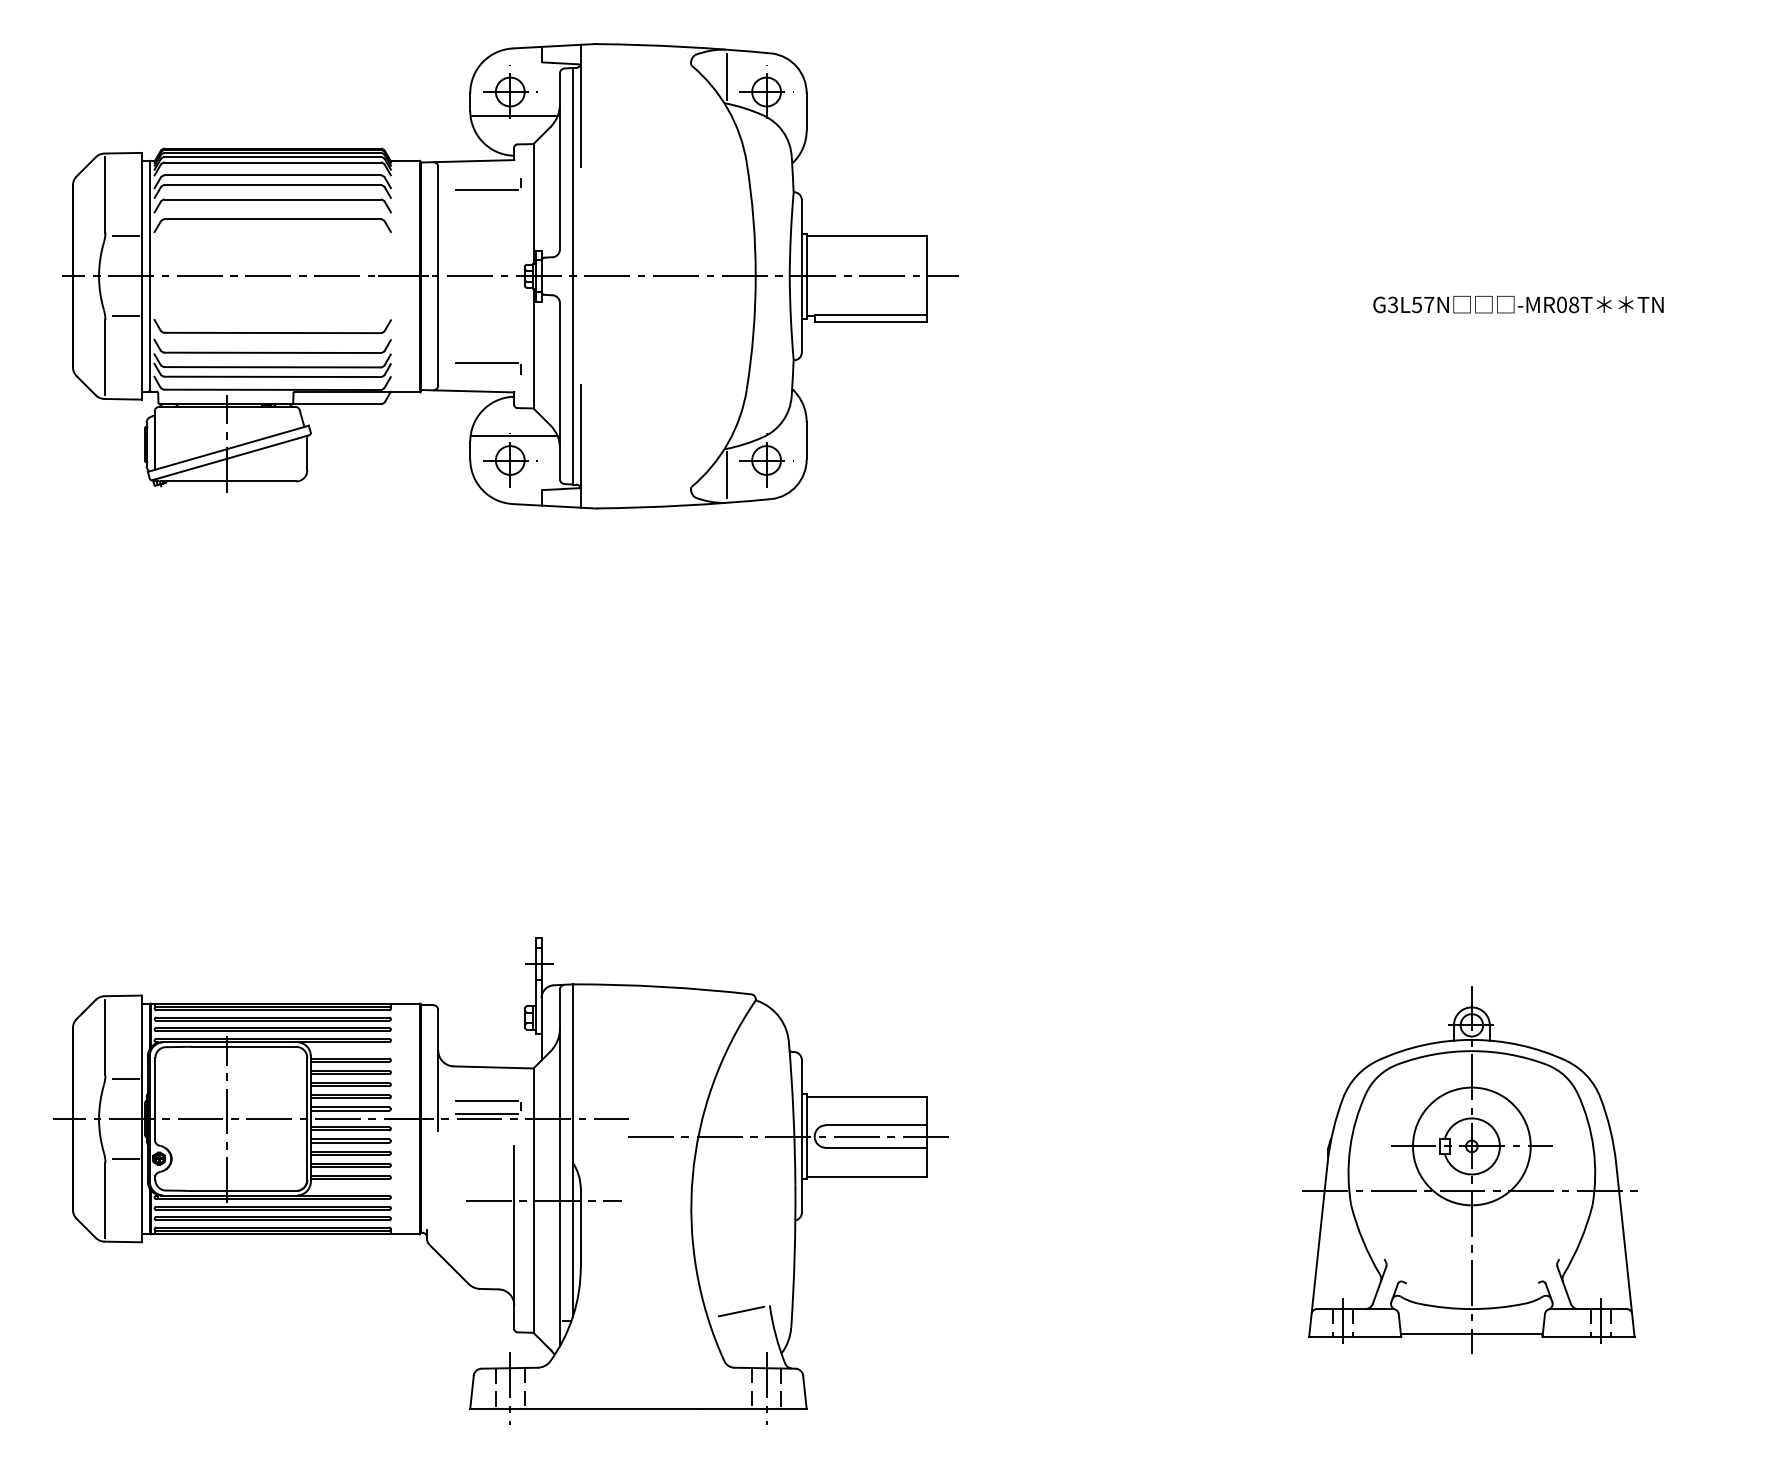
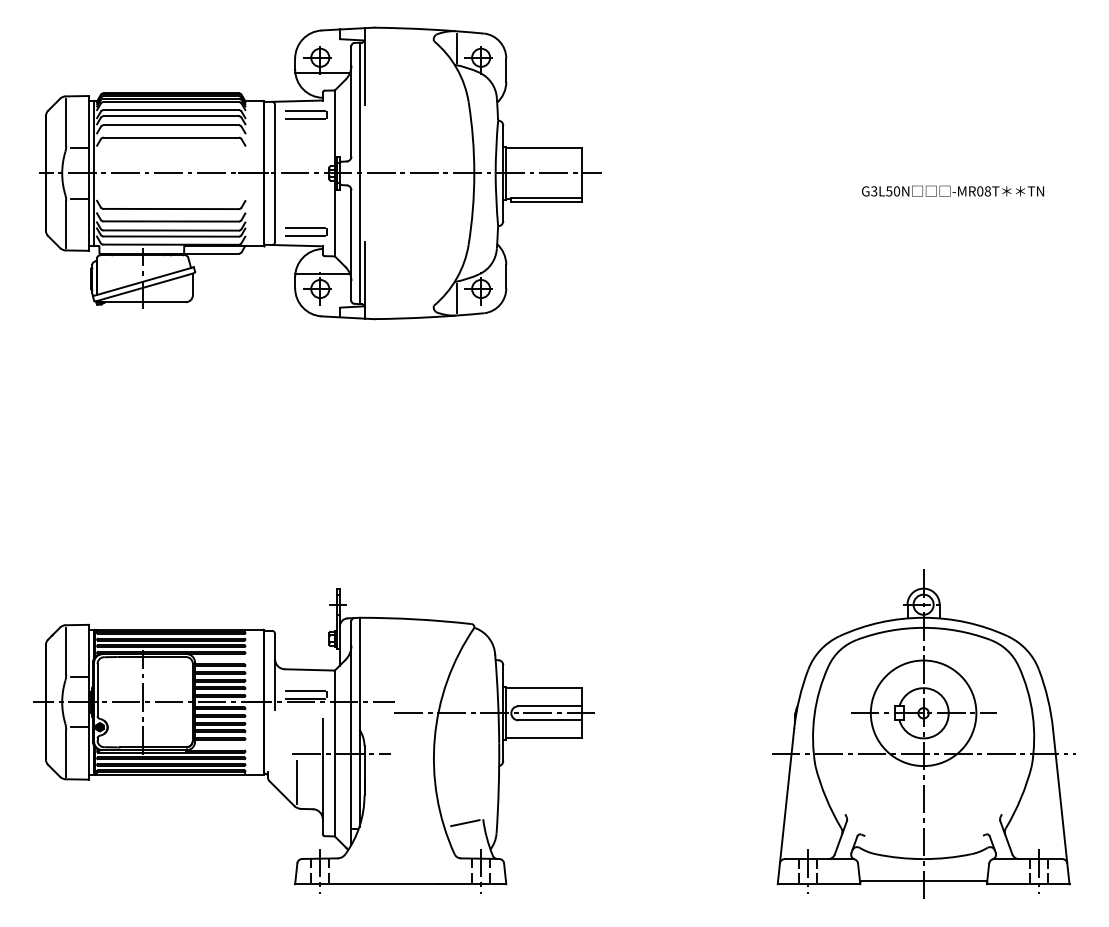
line: (486, 175) -> (305, 110), added
text: (1430, 305) -> (897, 191), G3L57N -> G3L50N
line: (486, 376) -> (305, 236), added
part: (1471, 1168) -> (923, 733), size x1.43
line: (473, 1245) -> (297, 781), added

